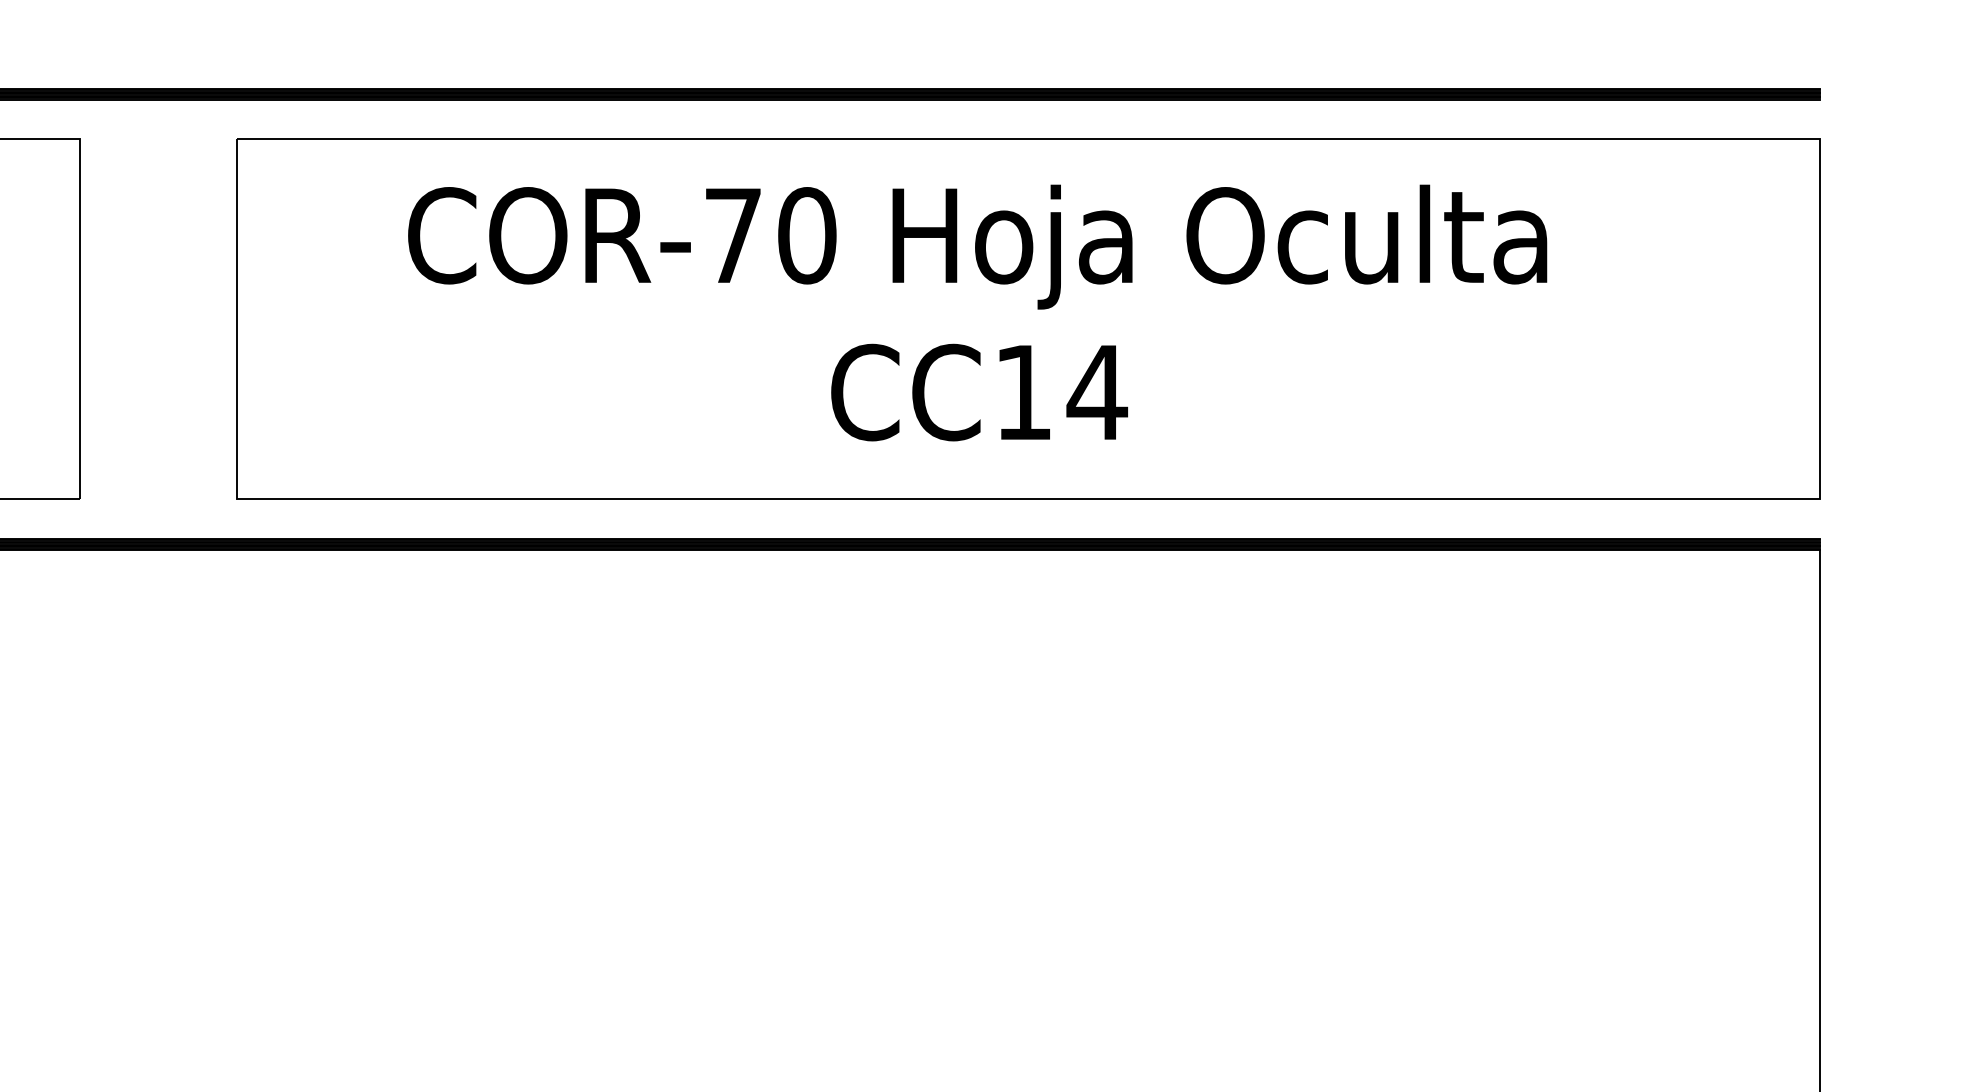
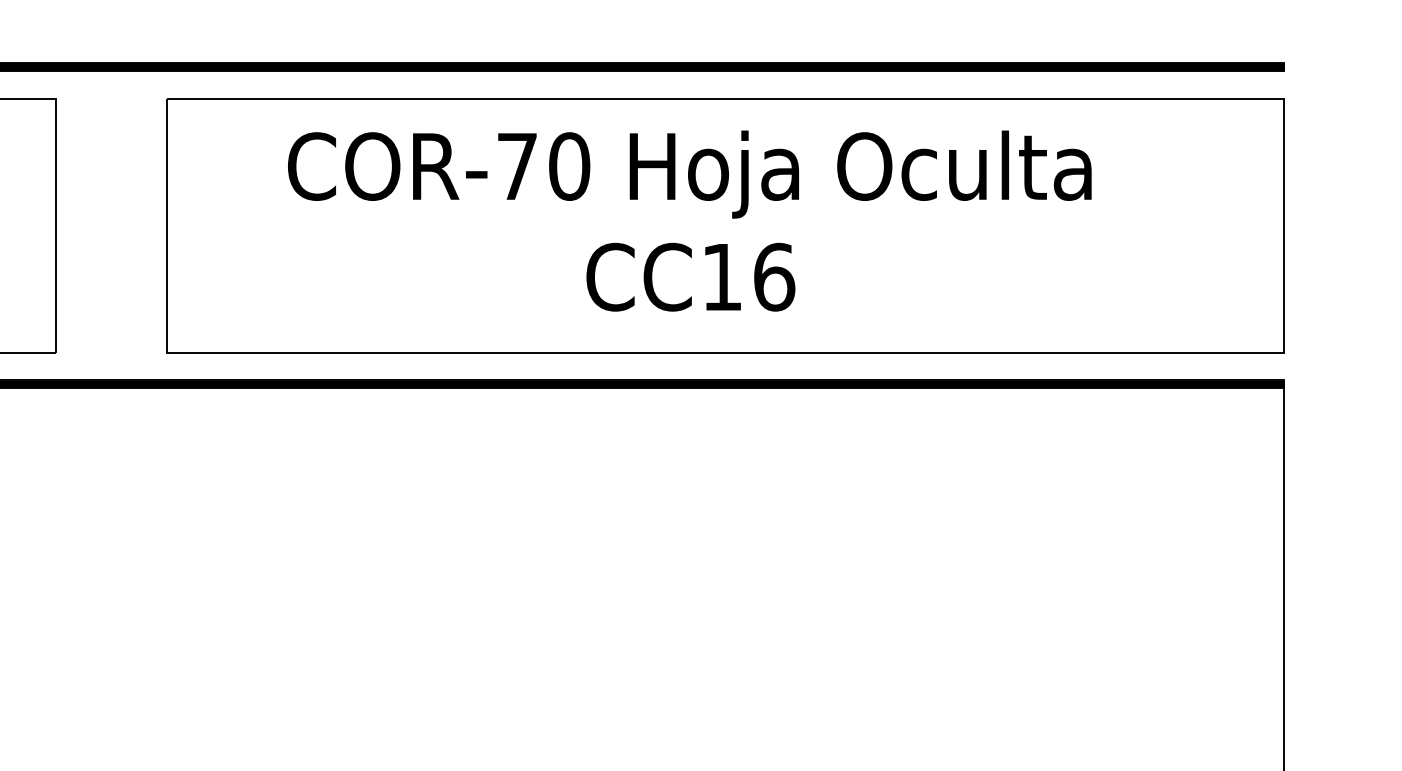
text: (1097, 392) -> (774, 277), CC14 -> CC16

